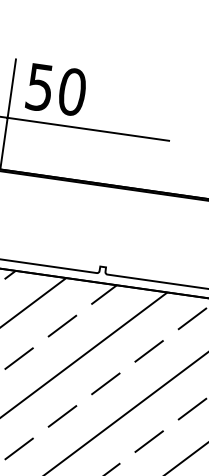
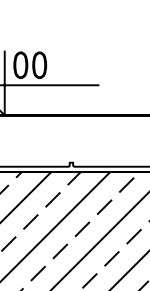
text: (39, 87) -> (20, 65), 50 -> 00

